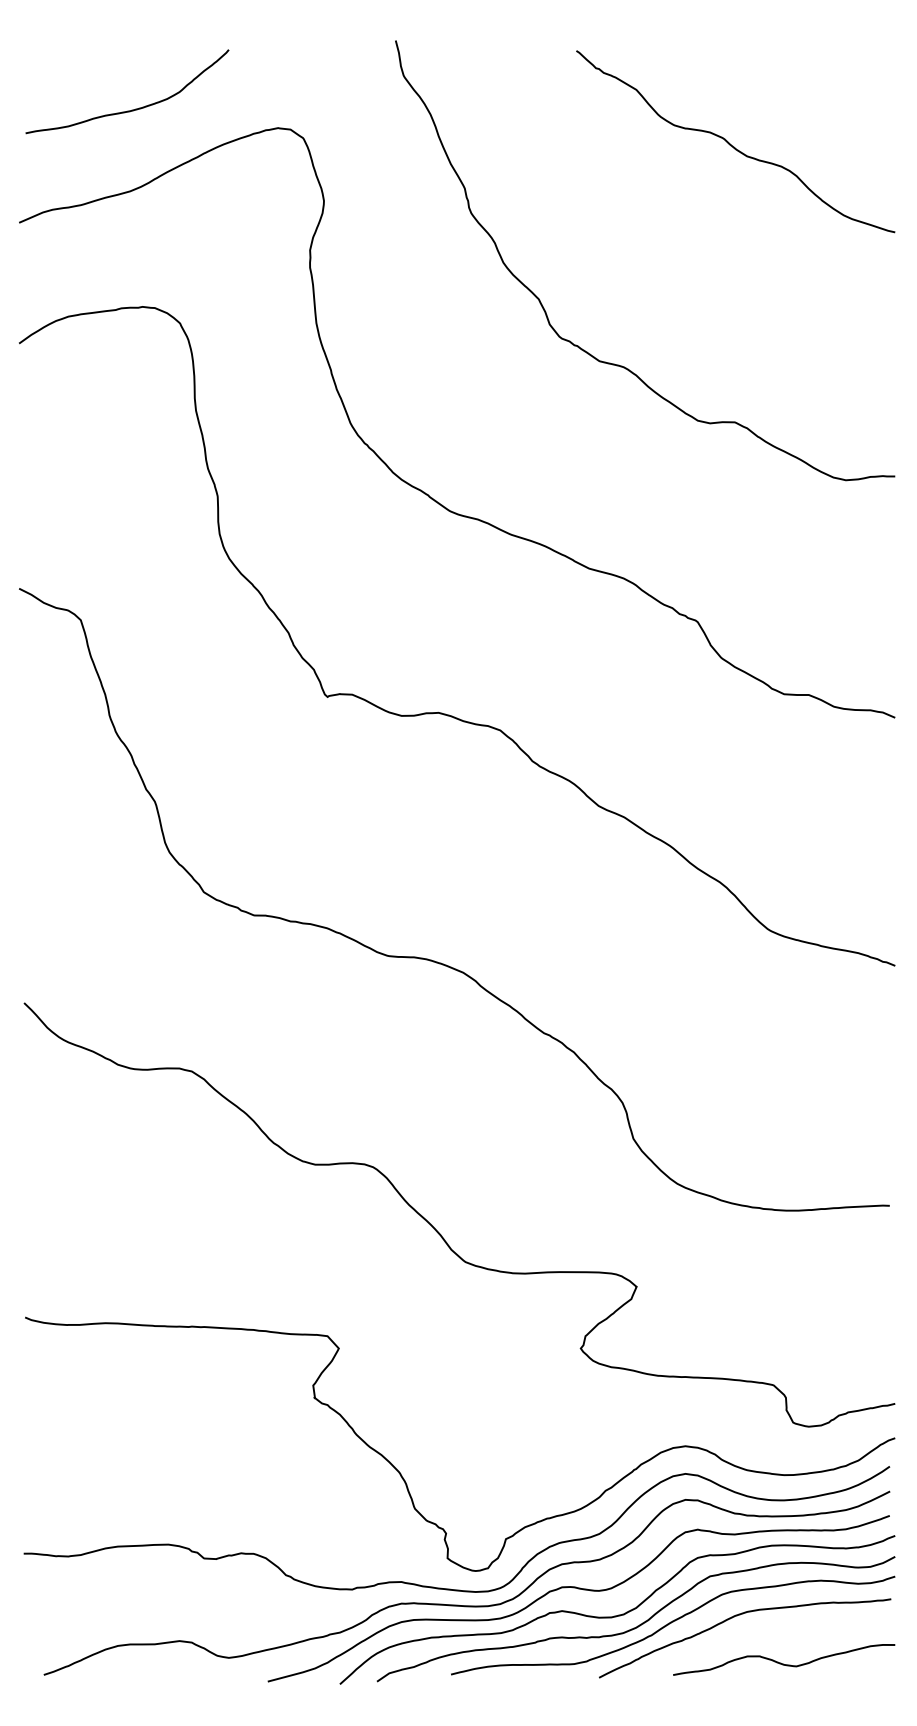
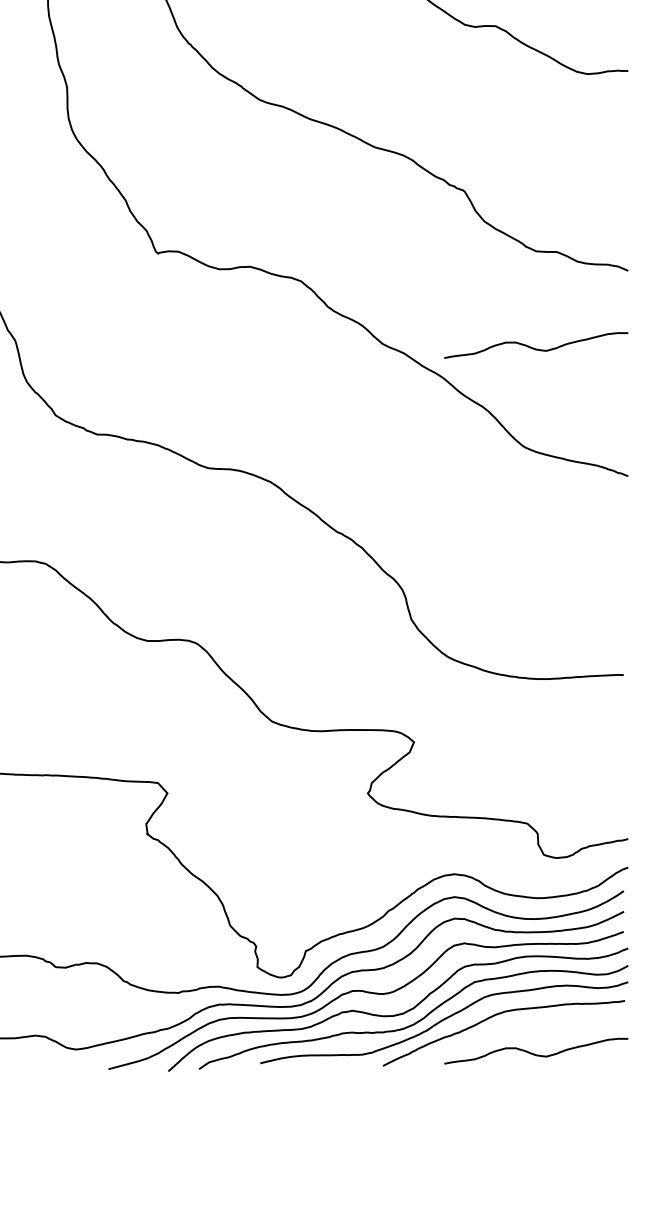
curve: (783, 811) -> (535, 348), added

